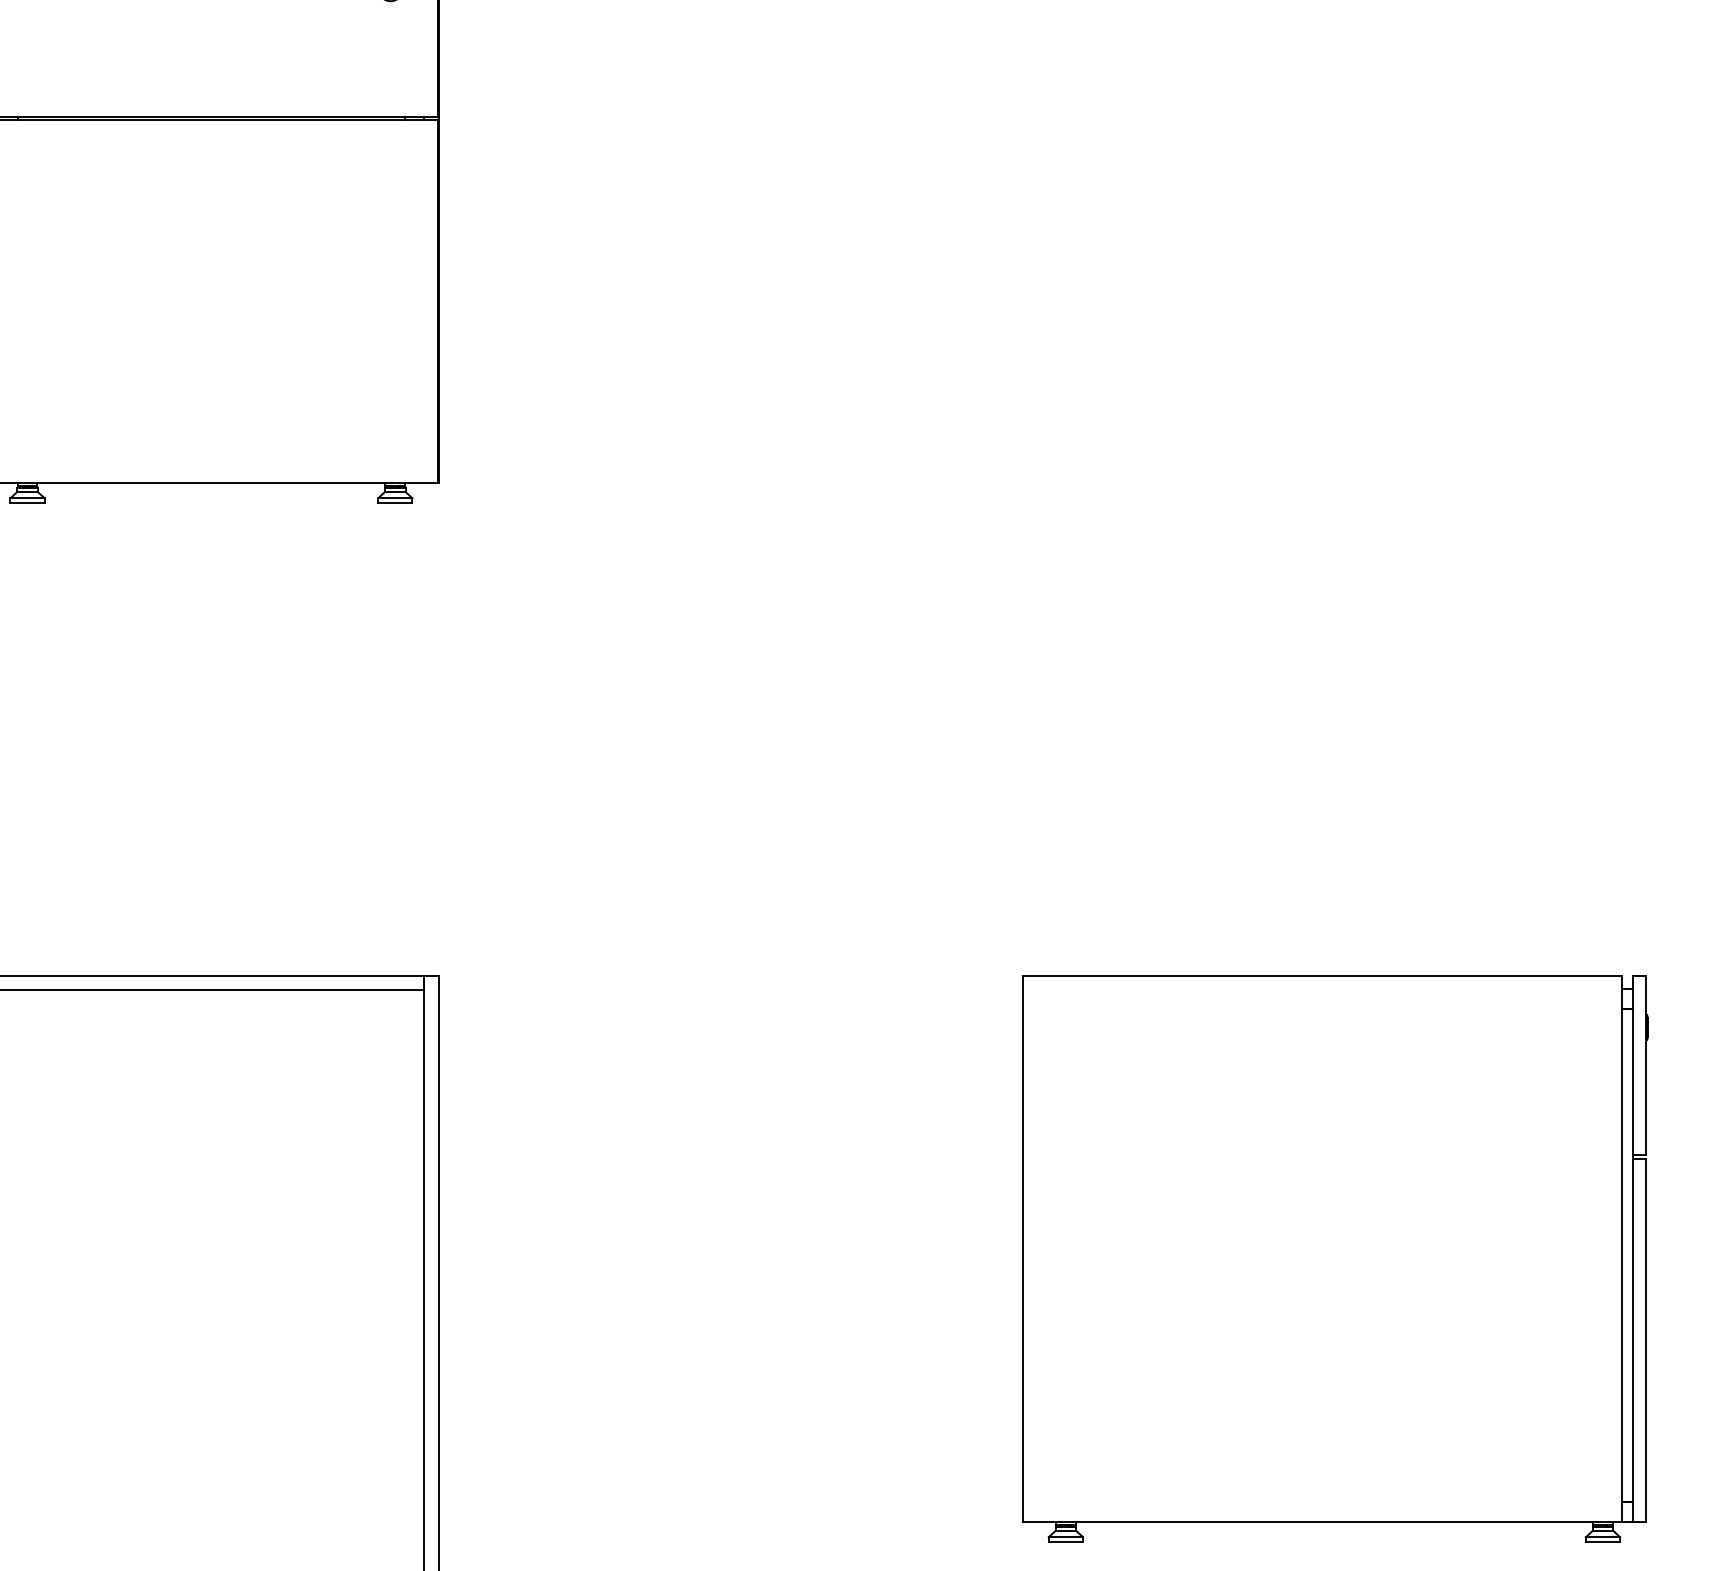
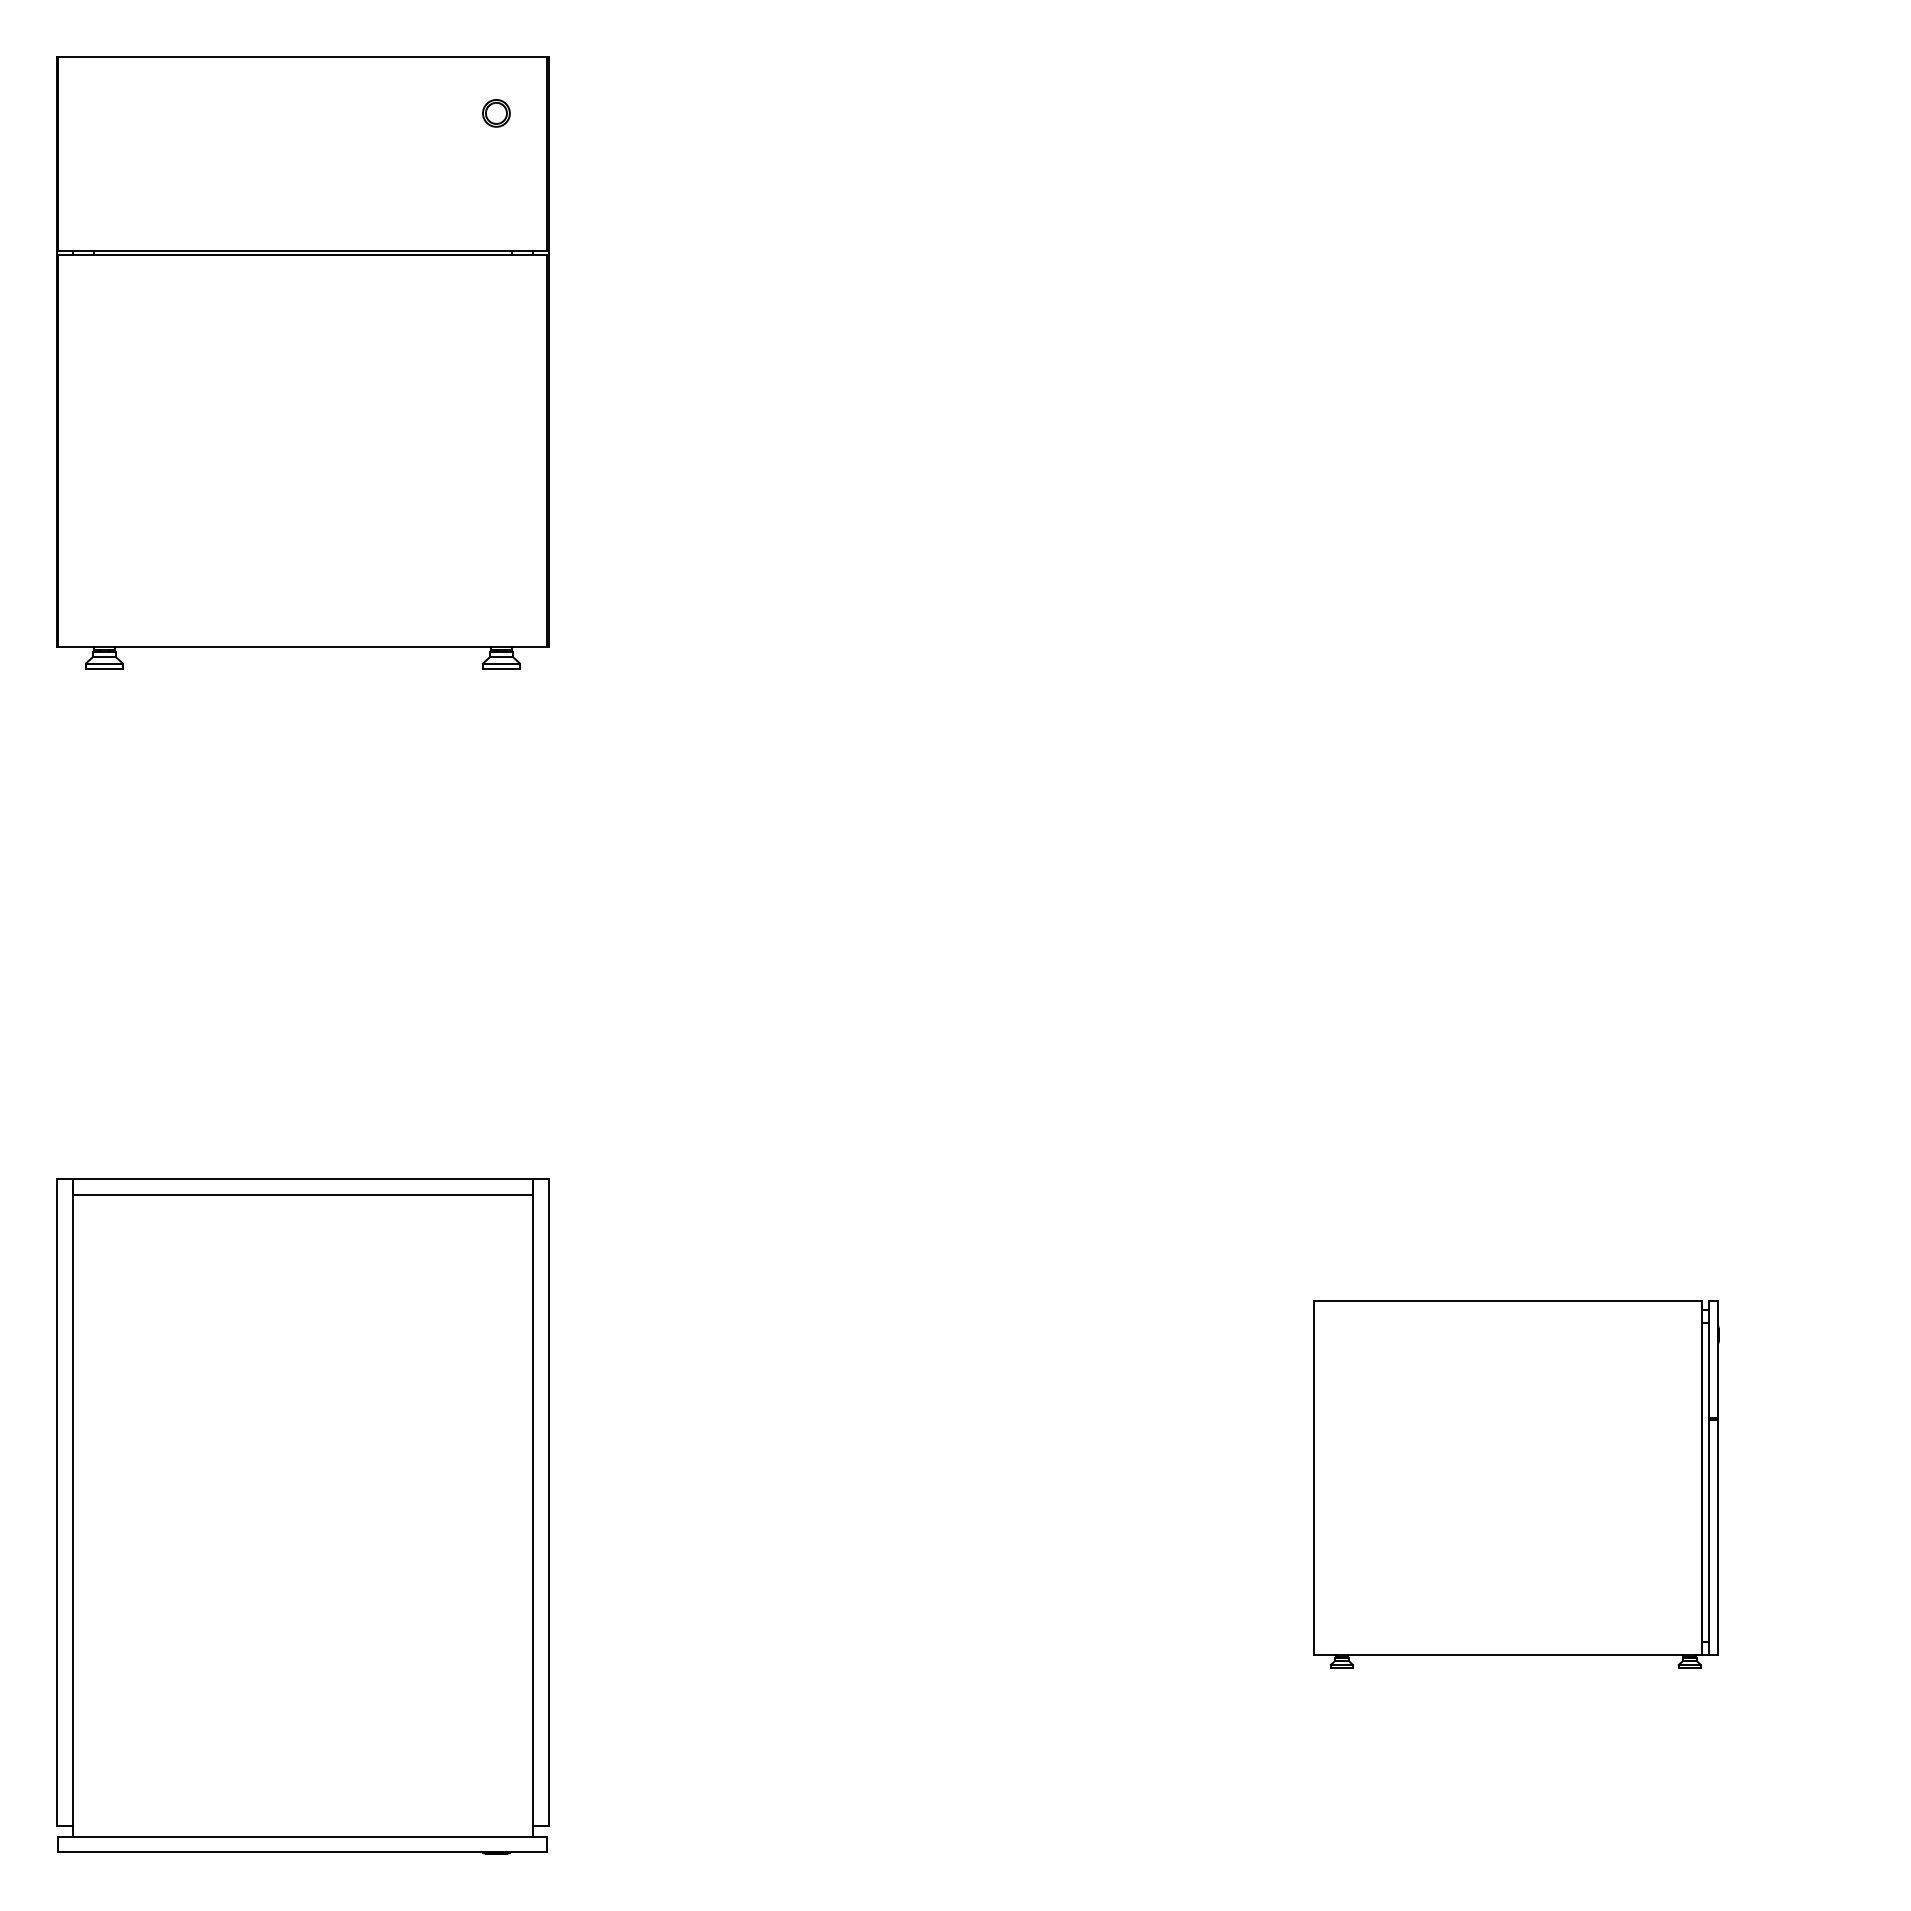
part: (1335, 1258) -> (1516, 1484), size x0.6

